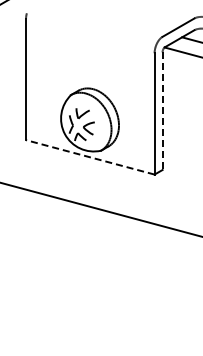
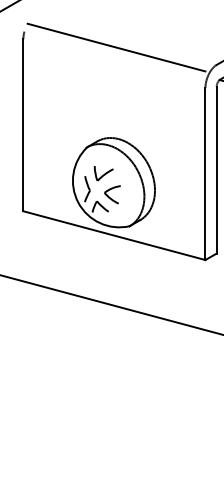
line: (91, 24) -> (116, 47), added
line: (162, 111) -> (216, 170), dashed -> solid
line: (90, 157) -> (114, 235), dashed -> solid

